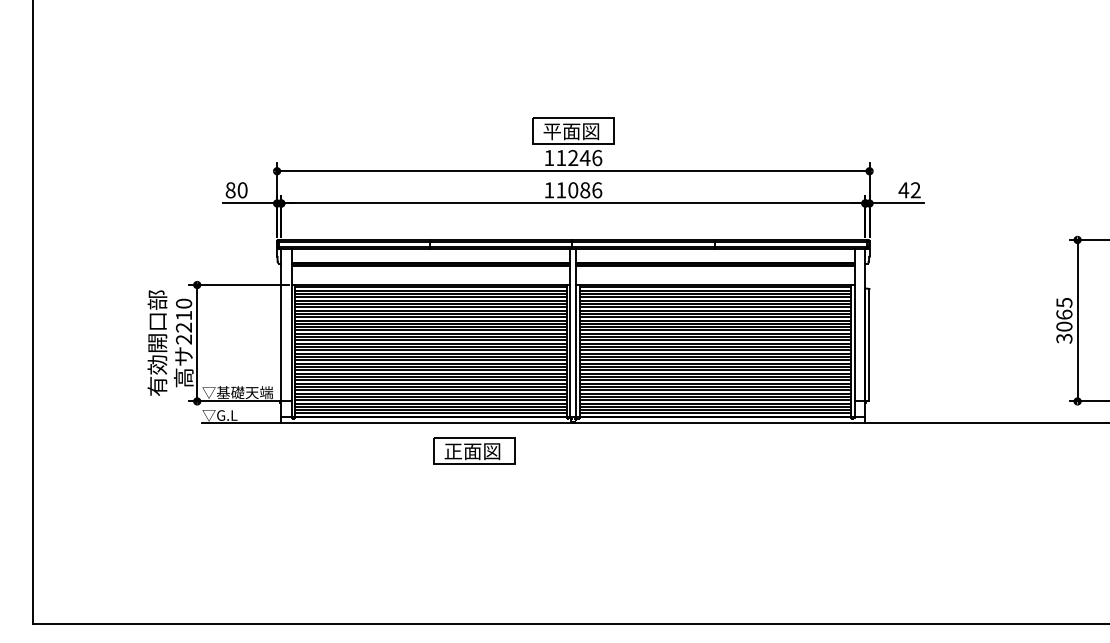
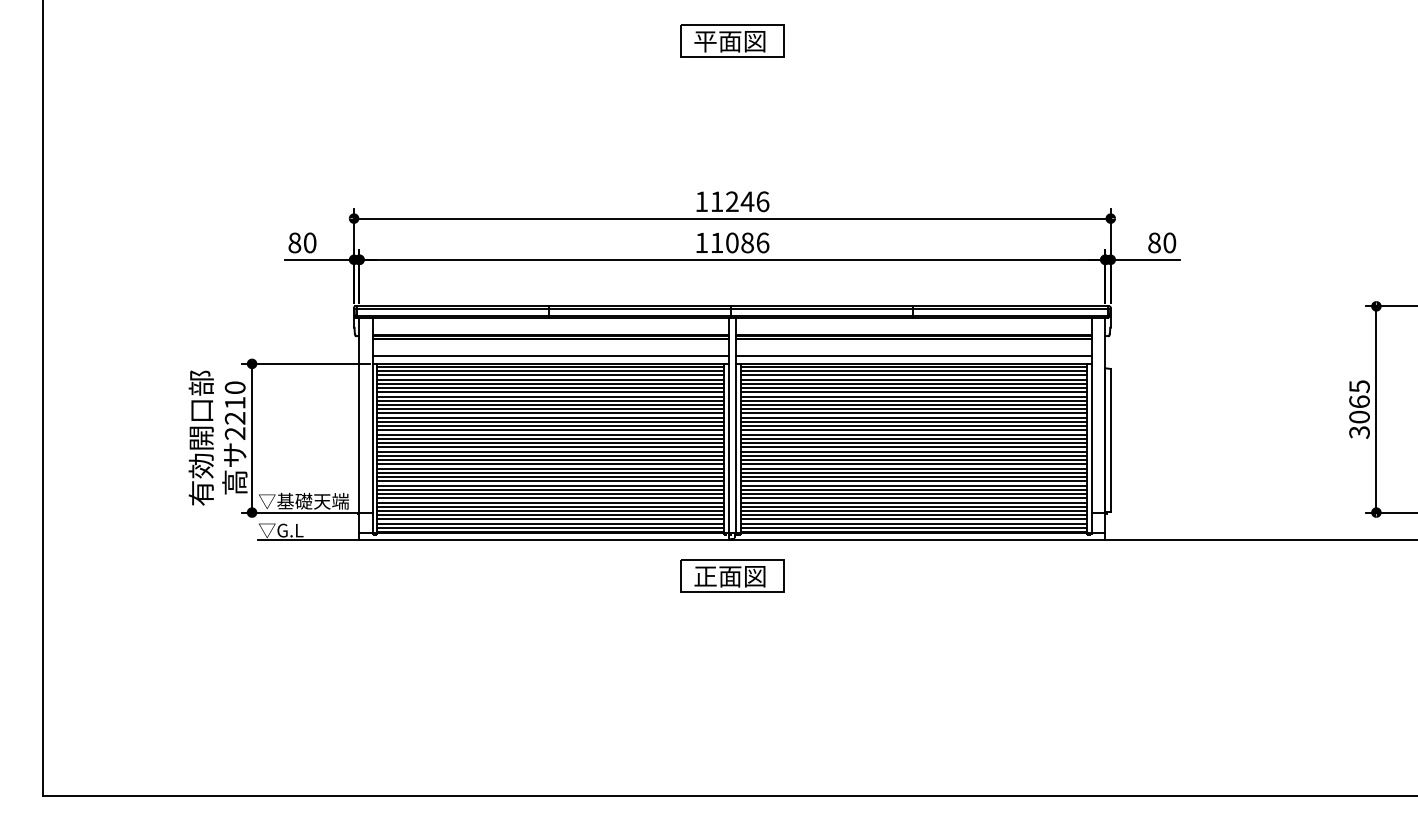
part: (573, 130) -> (732, 40), moved
text: (909, 190) -> (1161, 243), 42 -> 80
line: (430, 279) -> (550, 356), added
line: (715, 279) -> (913, 356), added
part: (474, 450) -> (732, 575), moved

